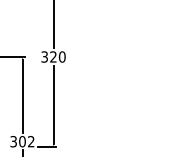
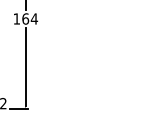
text: (53, 56) -> (25, 18), 320 -> 164

